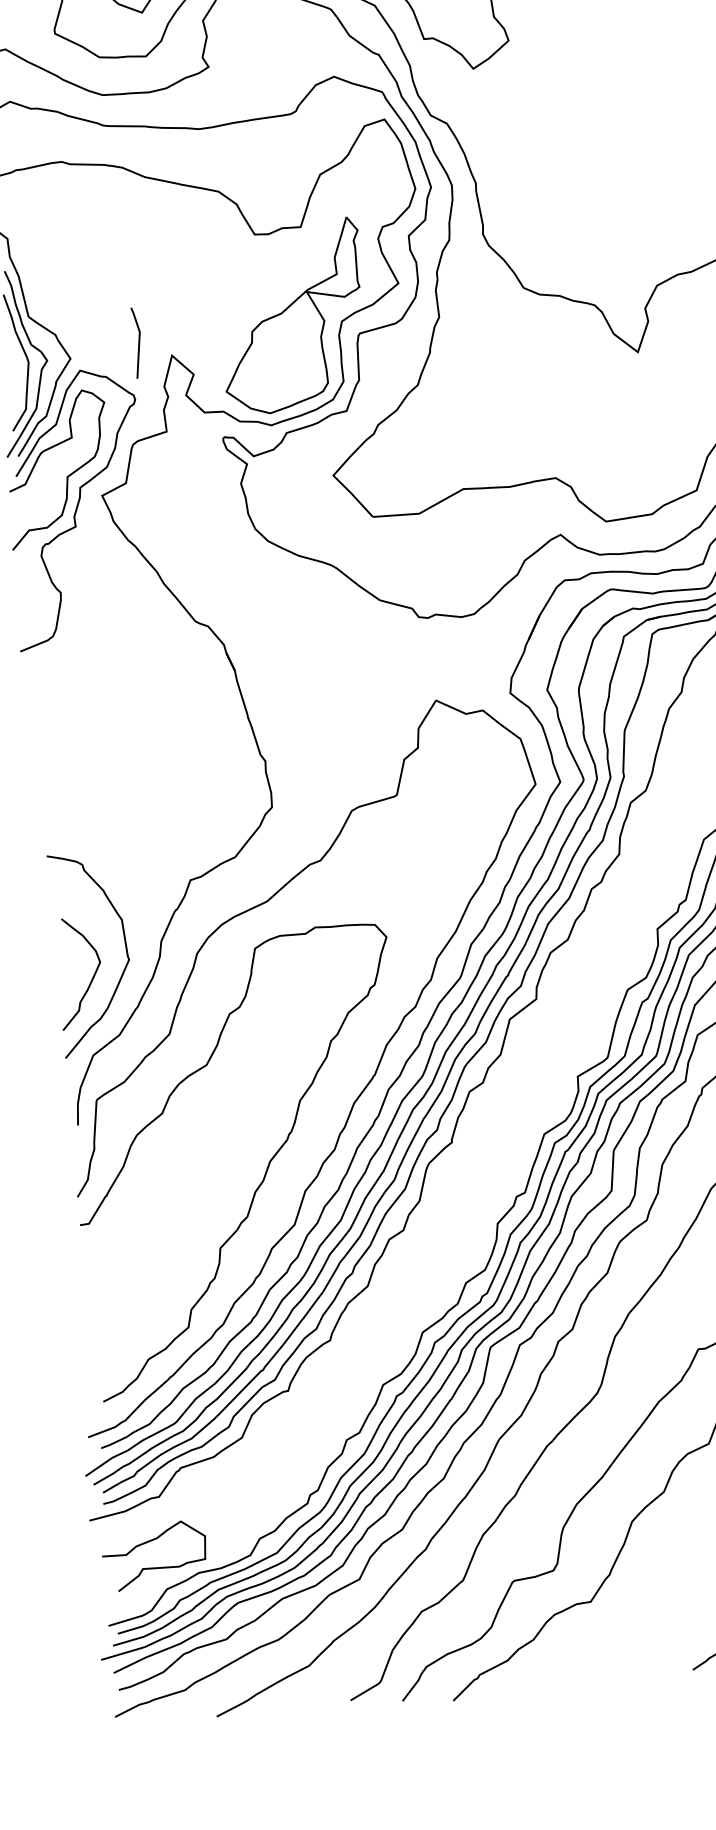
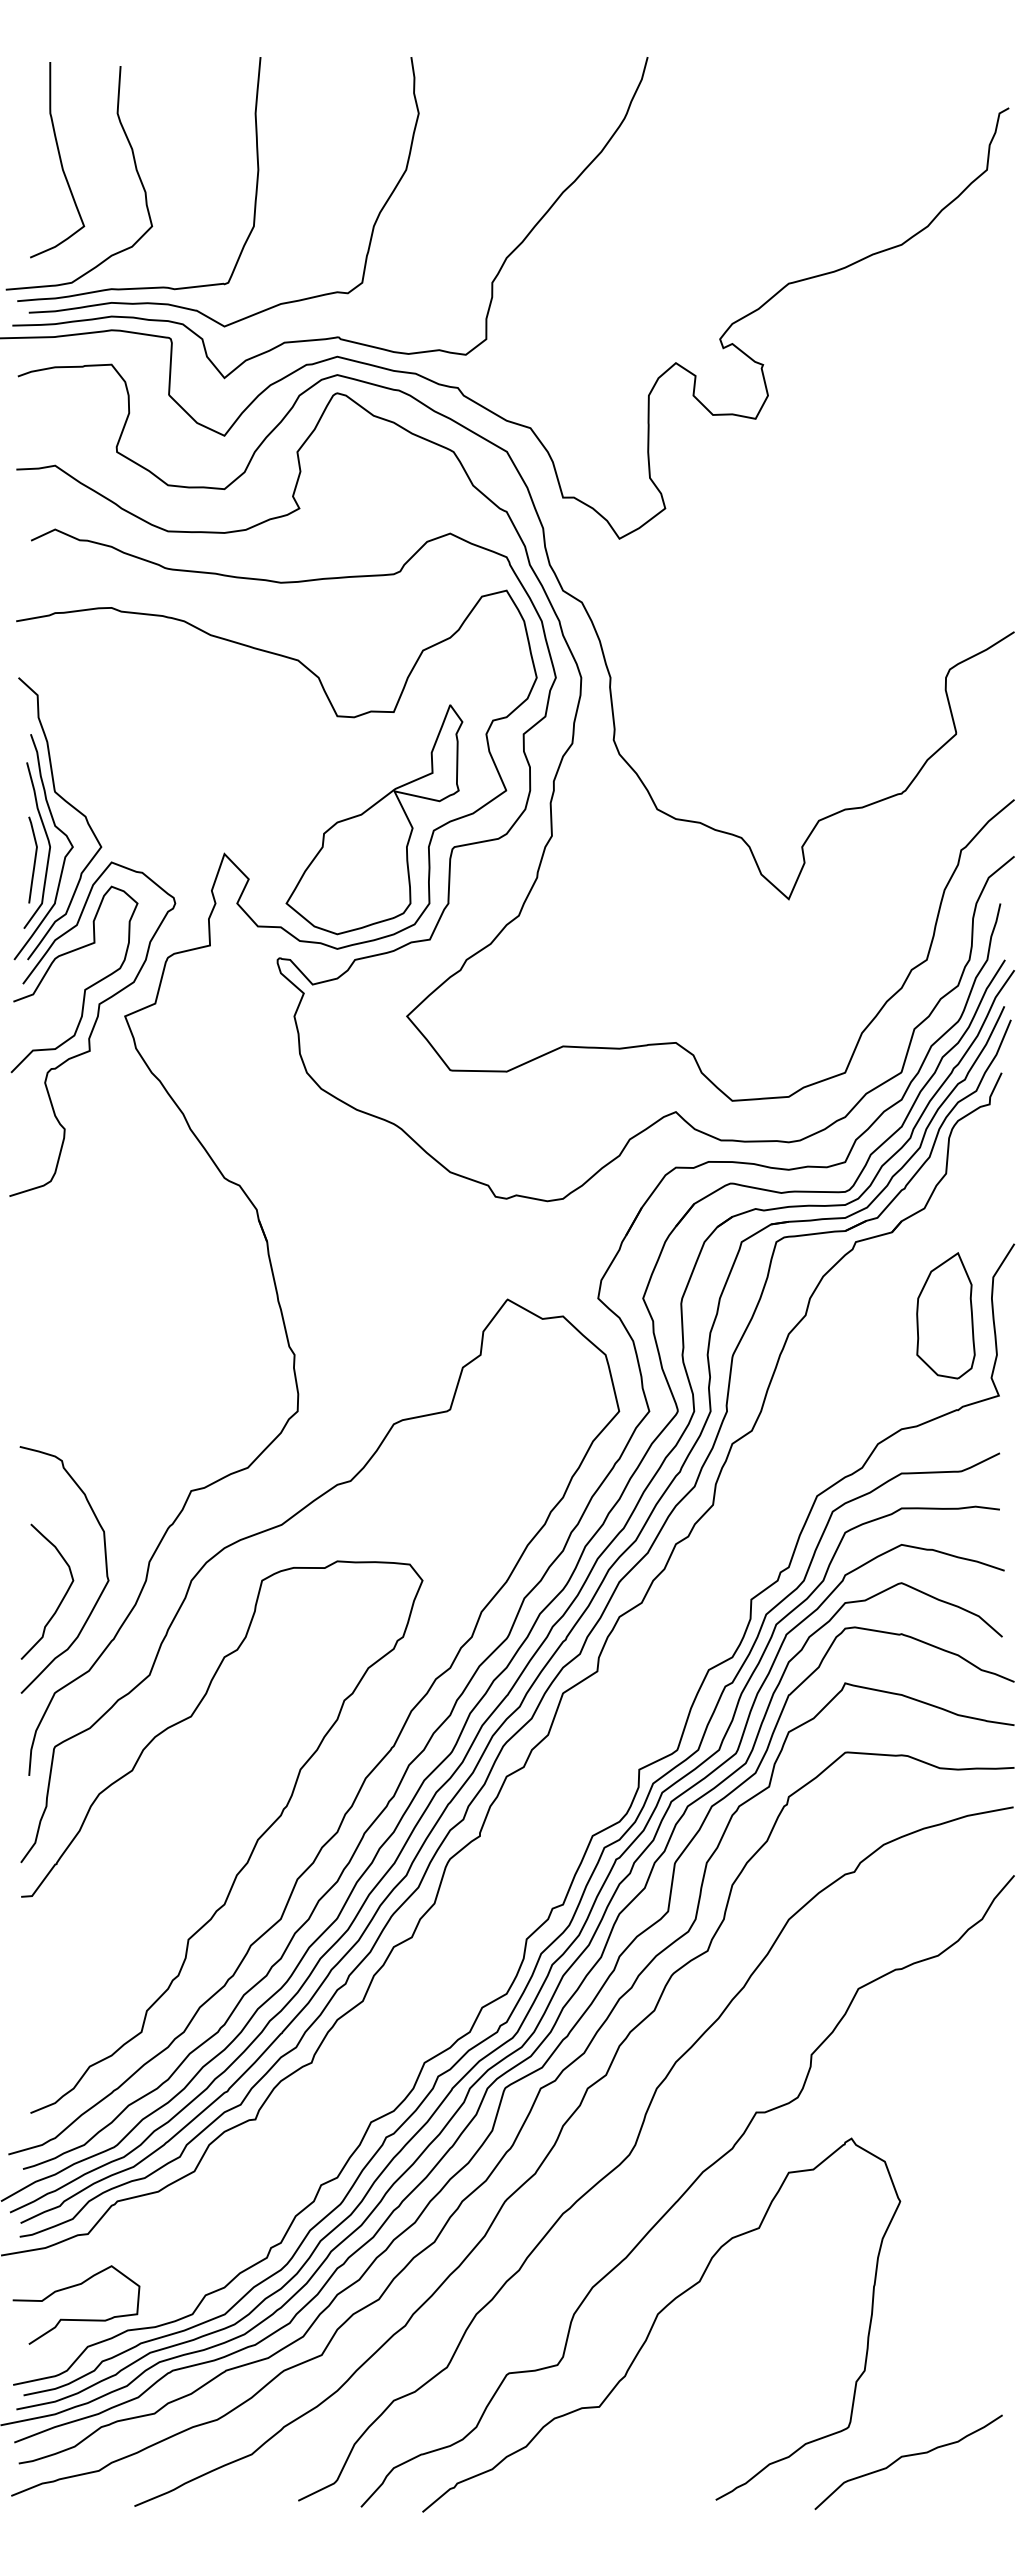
curve: (138, 342) -> (34, 859), moved

